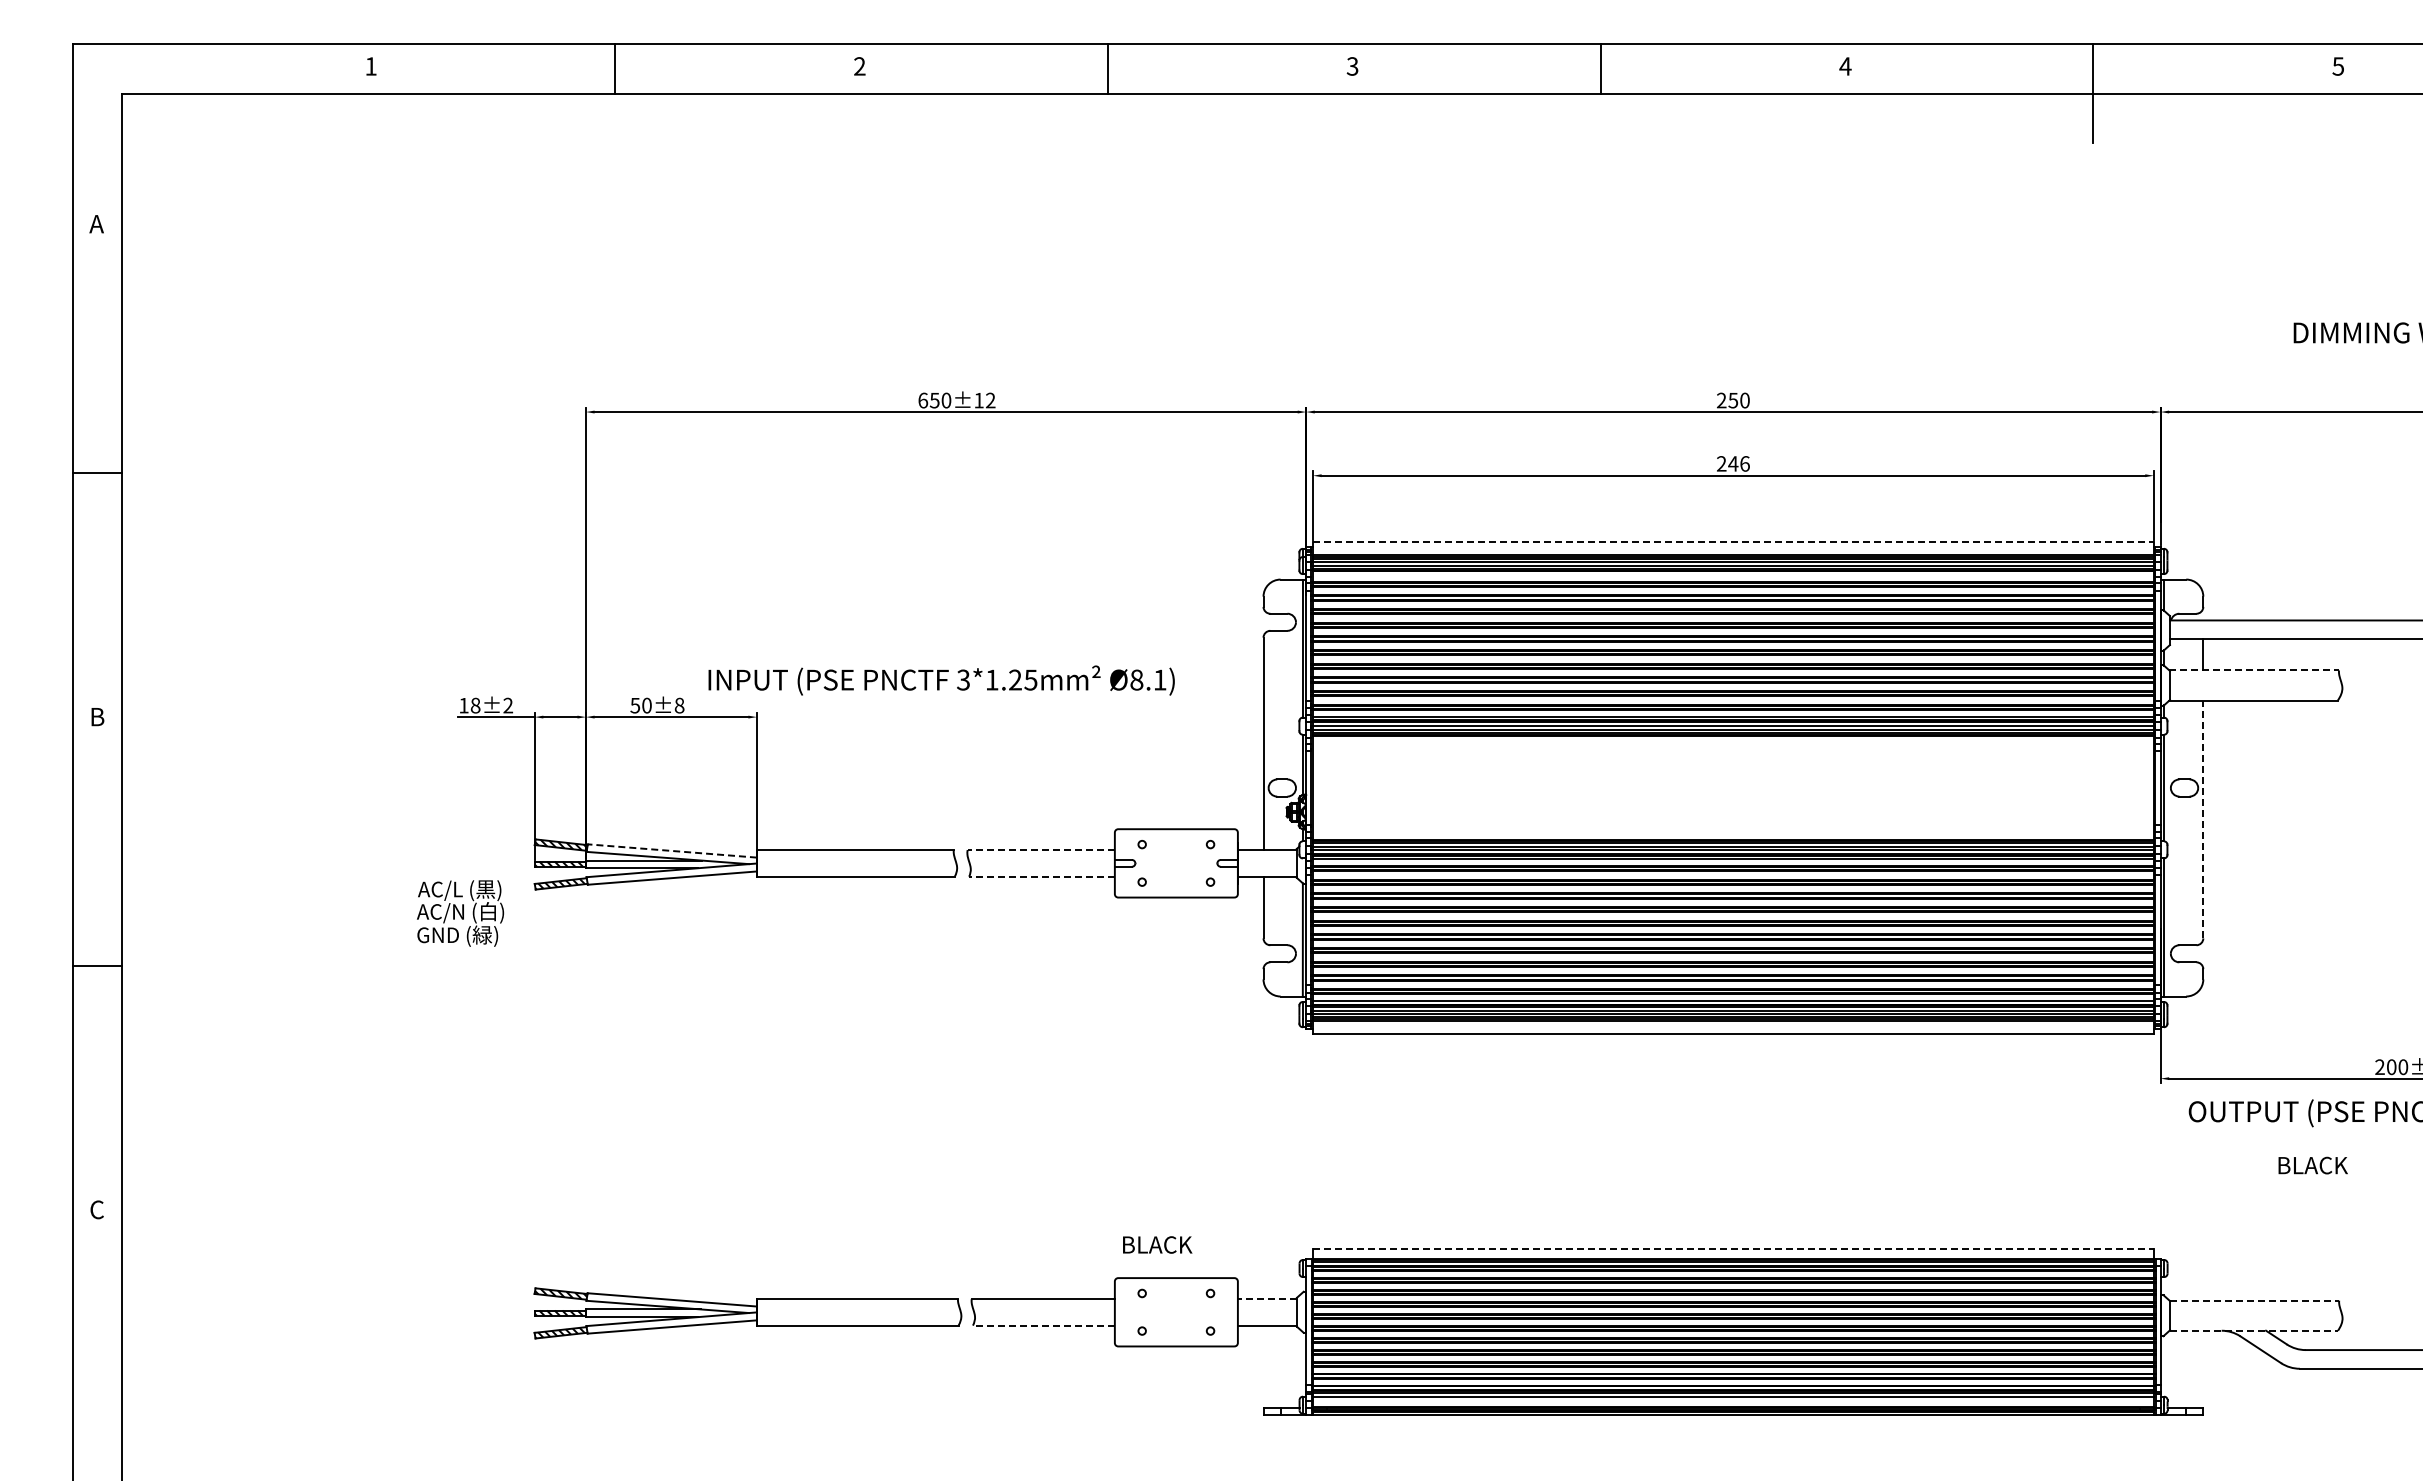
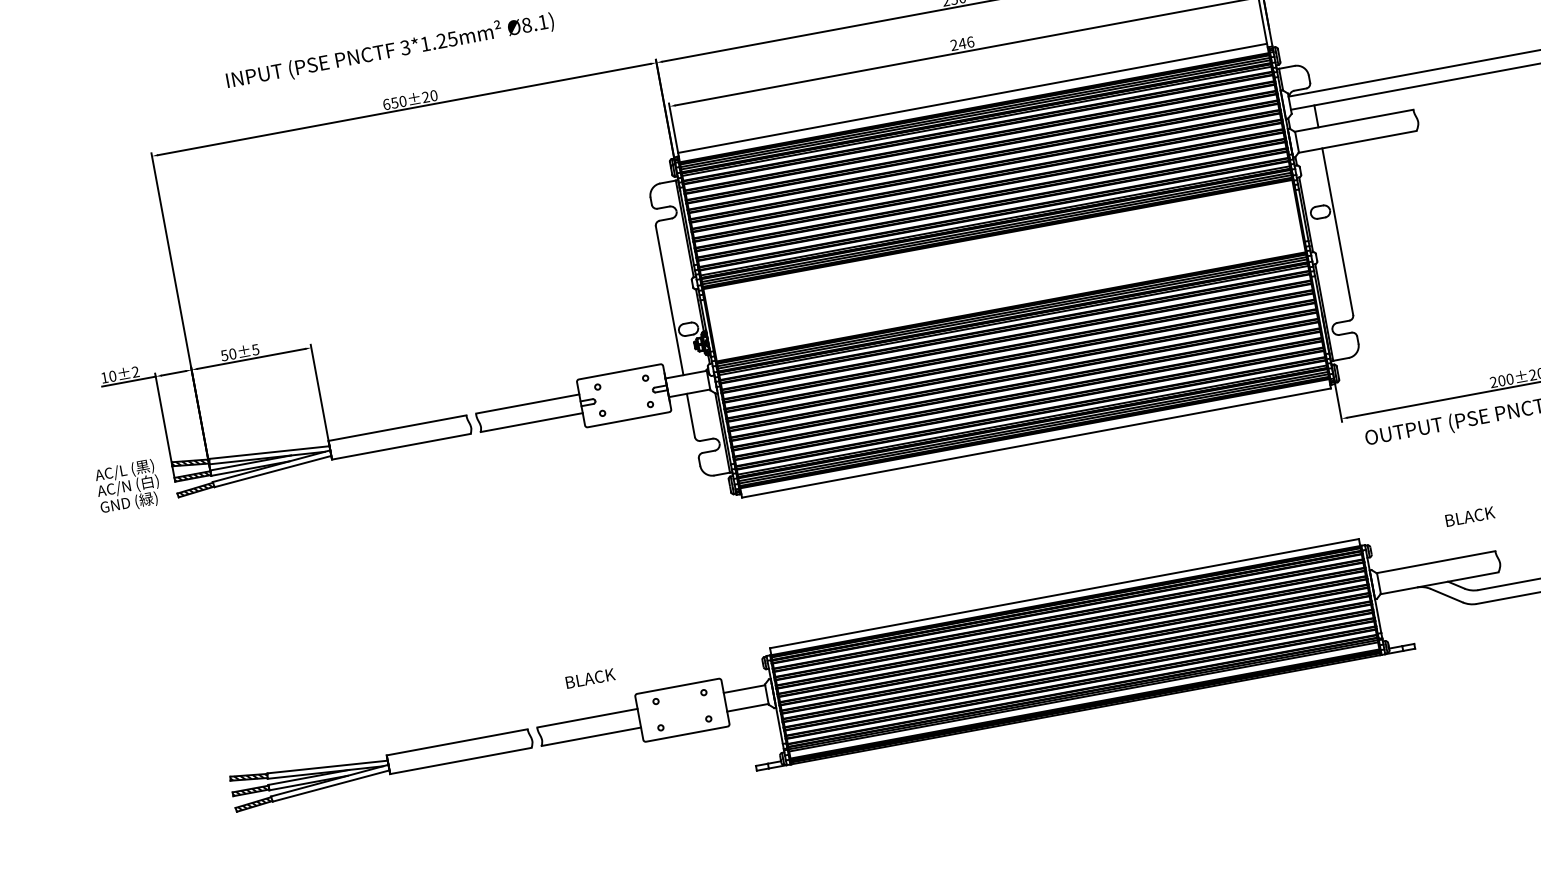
text: (984, 400) -> (429, 96), 650±12 -> 650±20
line: (1733, 541) -> (972, 98), dashed -> solid
line: (1733, 574) -> (976, 121), added
line: (2254, 670) -> (1354, 120), dashed -> solid
text: (941, 680) -> (390, 50), moved
text: (475, 705) -> (112, 376), 18±2 -> 10±2
text: (679, 705) -> (255, 349), 50±8 -> 50±5
line: (2203, 819) -> (1337, 231), dashed -> solid
line: (672, 850) -> (269, 452), dashed -> solid
line: (1041, 850) -> (527, 404), dashed -> solid
line: (1042, 876) -> (532, 422), dashed -> solid
text: (460, 913) -> (128, 487), moved
text: (2312, 1165) -> (1469, 516), moved
text: (1157, 1244) -> (590, 678), moved
line: (1734, 1249) -> (1065, 593), dashed -> solid
line: (1267, 1298) -> (744, 688), dashed -> solid
line: (2254, 1300) -> (1436, 562), dashed -> solid
line: (1043, 1325) -> (591, 736), dashed -> solid
line: (2254, 1330) -> (1439, 583), dashed -> solid

